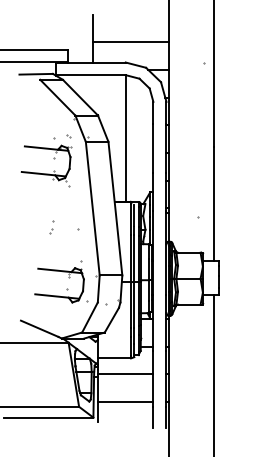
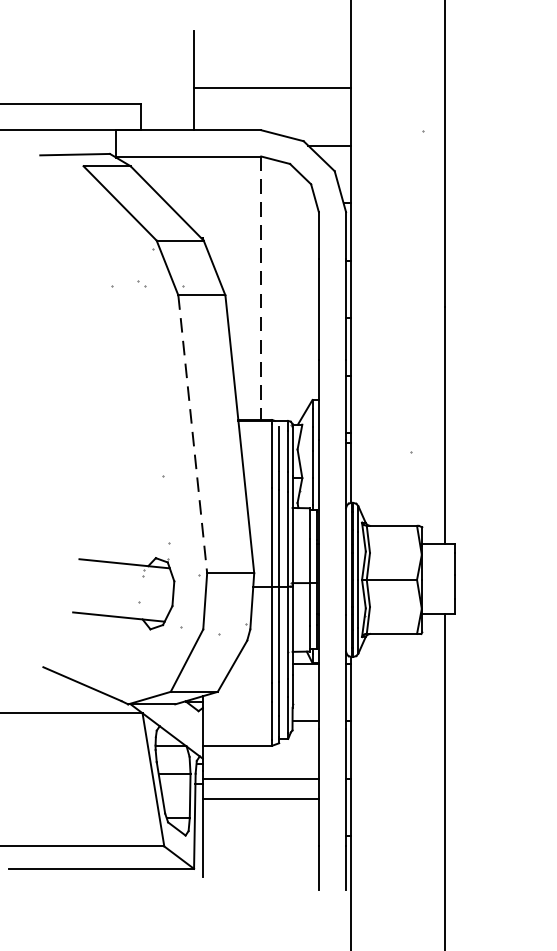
line: (125, 139) -> (260, 290), solid -> dashed
part: (46, 173) -> (96, 361), removed
line: (92, 209) -> (192, 435), solid -> dashed
part: (51, 227) -> (106, 473), removed
line: (125, 401) -> (260, 797), moved

